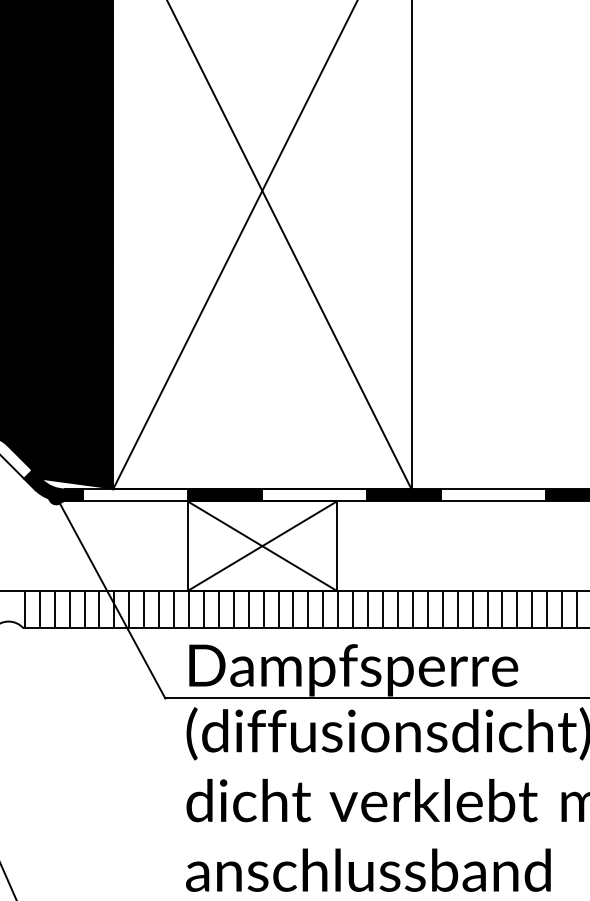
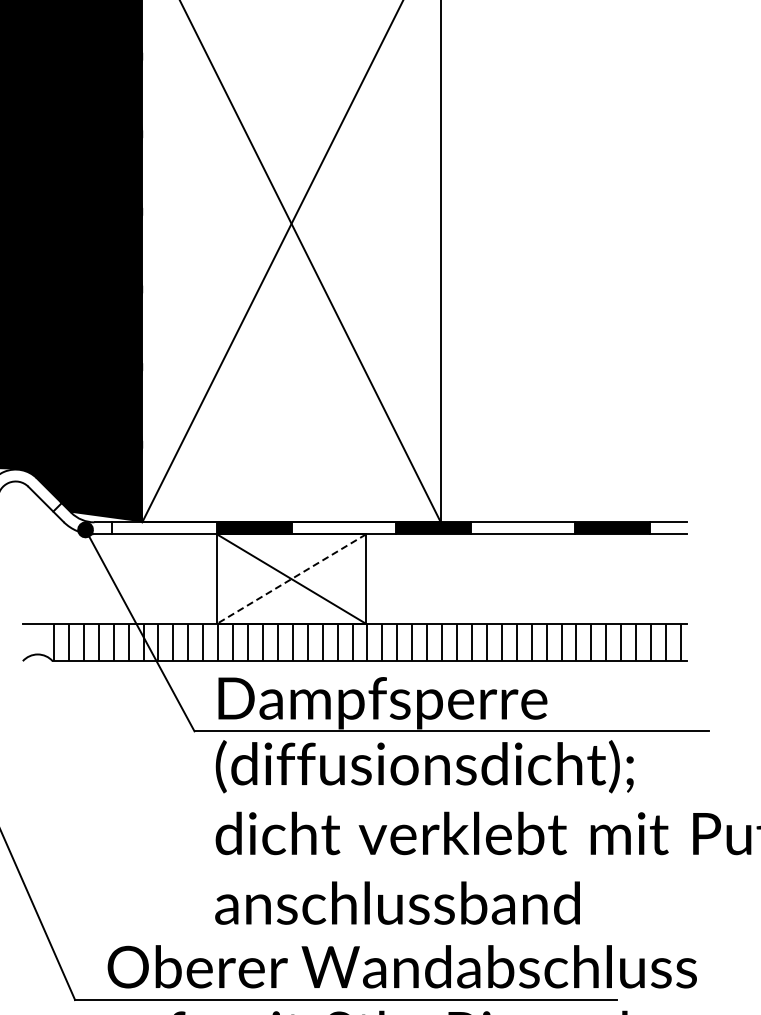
fill: (53, 485) -> (82, 518), removed
line: (262, 546) -> (291, 579), solid -> dashed

